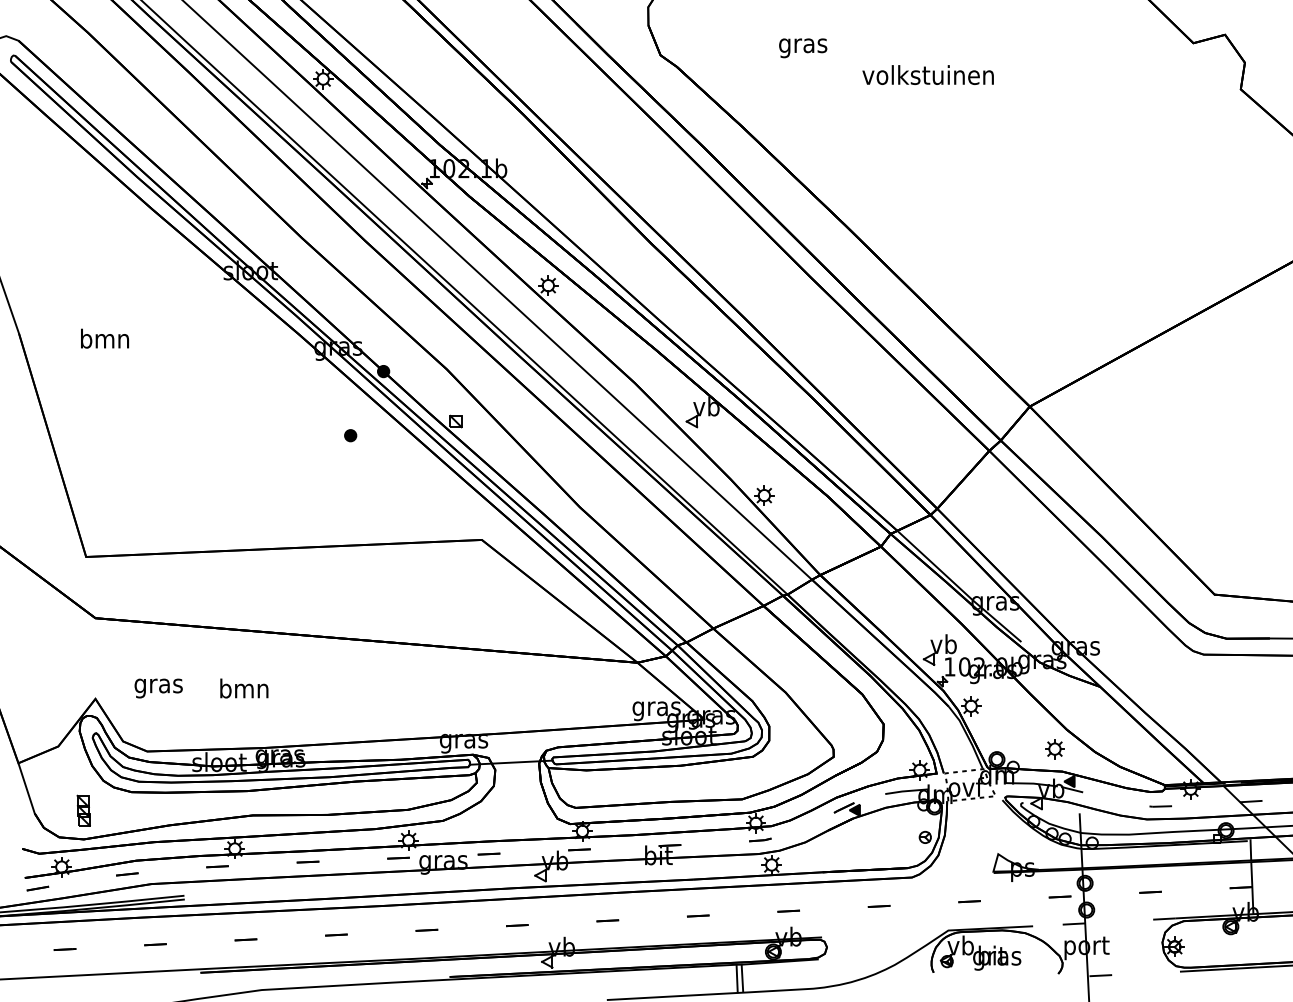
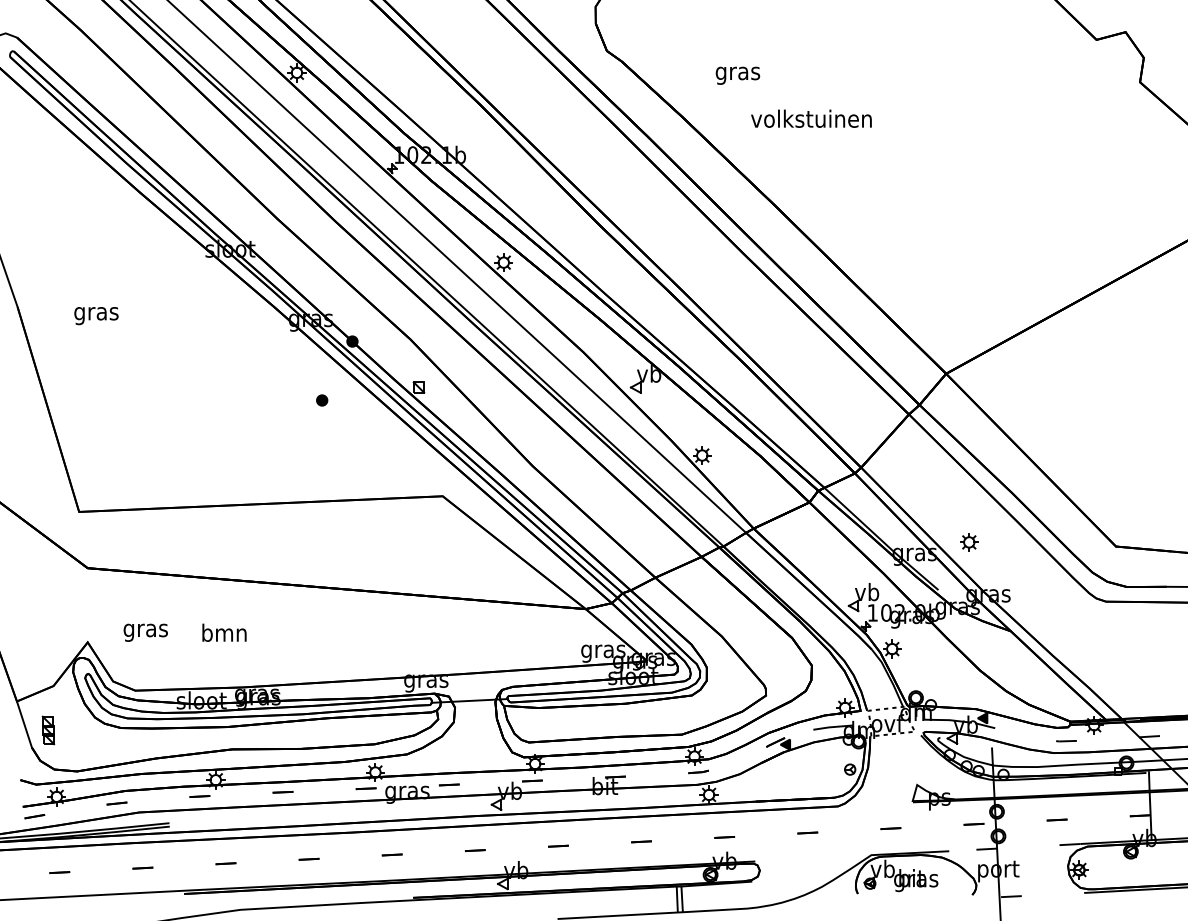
text: (803, 48) -> (738, 75), moved
text: (927, 74) -> (810, 118), moved
text: (105, 340) -> (96, 313), bmn -> gras
part: (1054, 749) -> (968, 542), moved
part: (83, 810) -> (48, 730), moved

